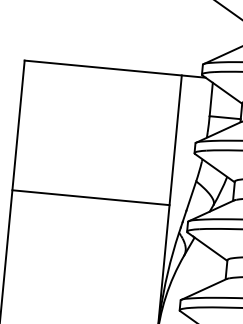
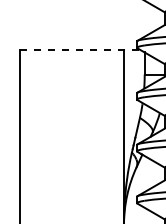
line: (115, 69) -> (80, 49), solid -> dashed
line: (89, 198) -> (71, 135), removed

